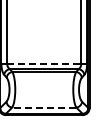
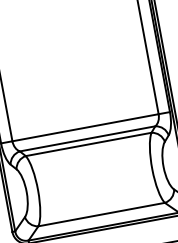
line: (44, 63) -> (85, 127), dashed -> solid
line: (43, 107) -> (100, 214), dashed -> solid

